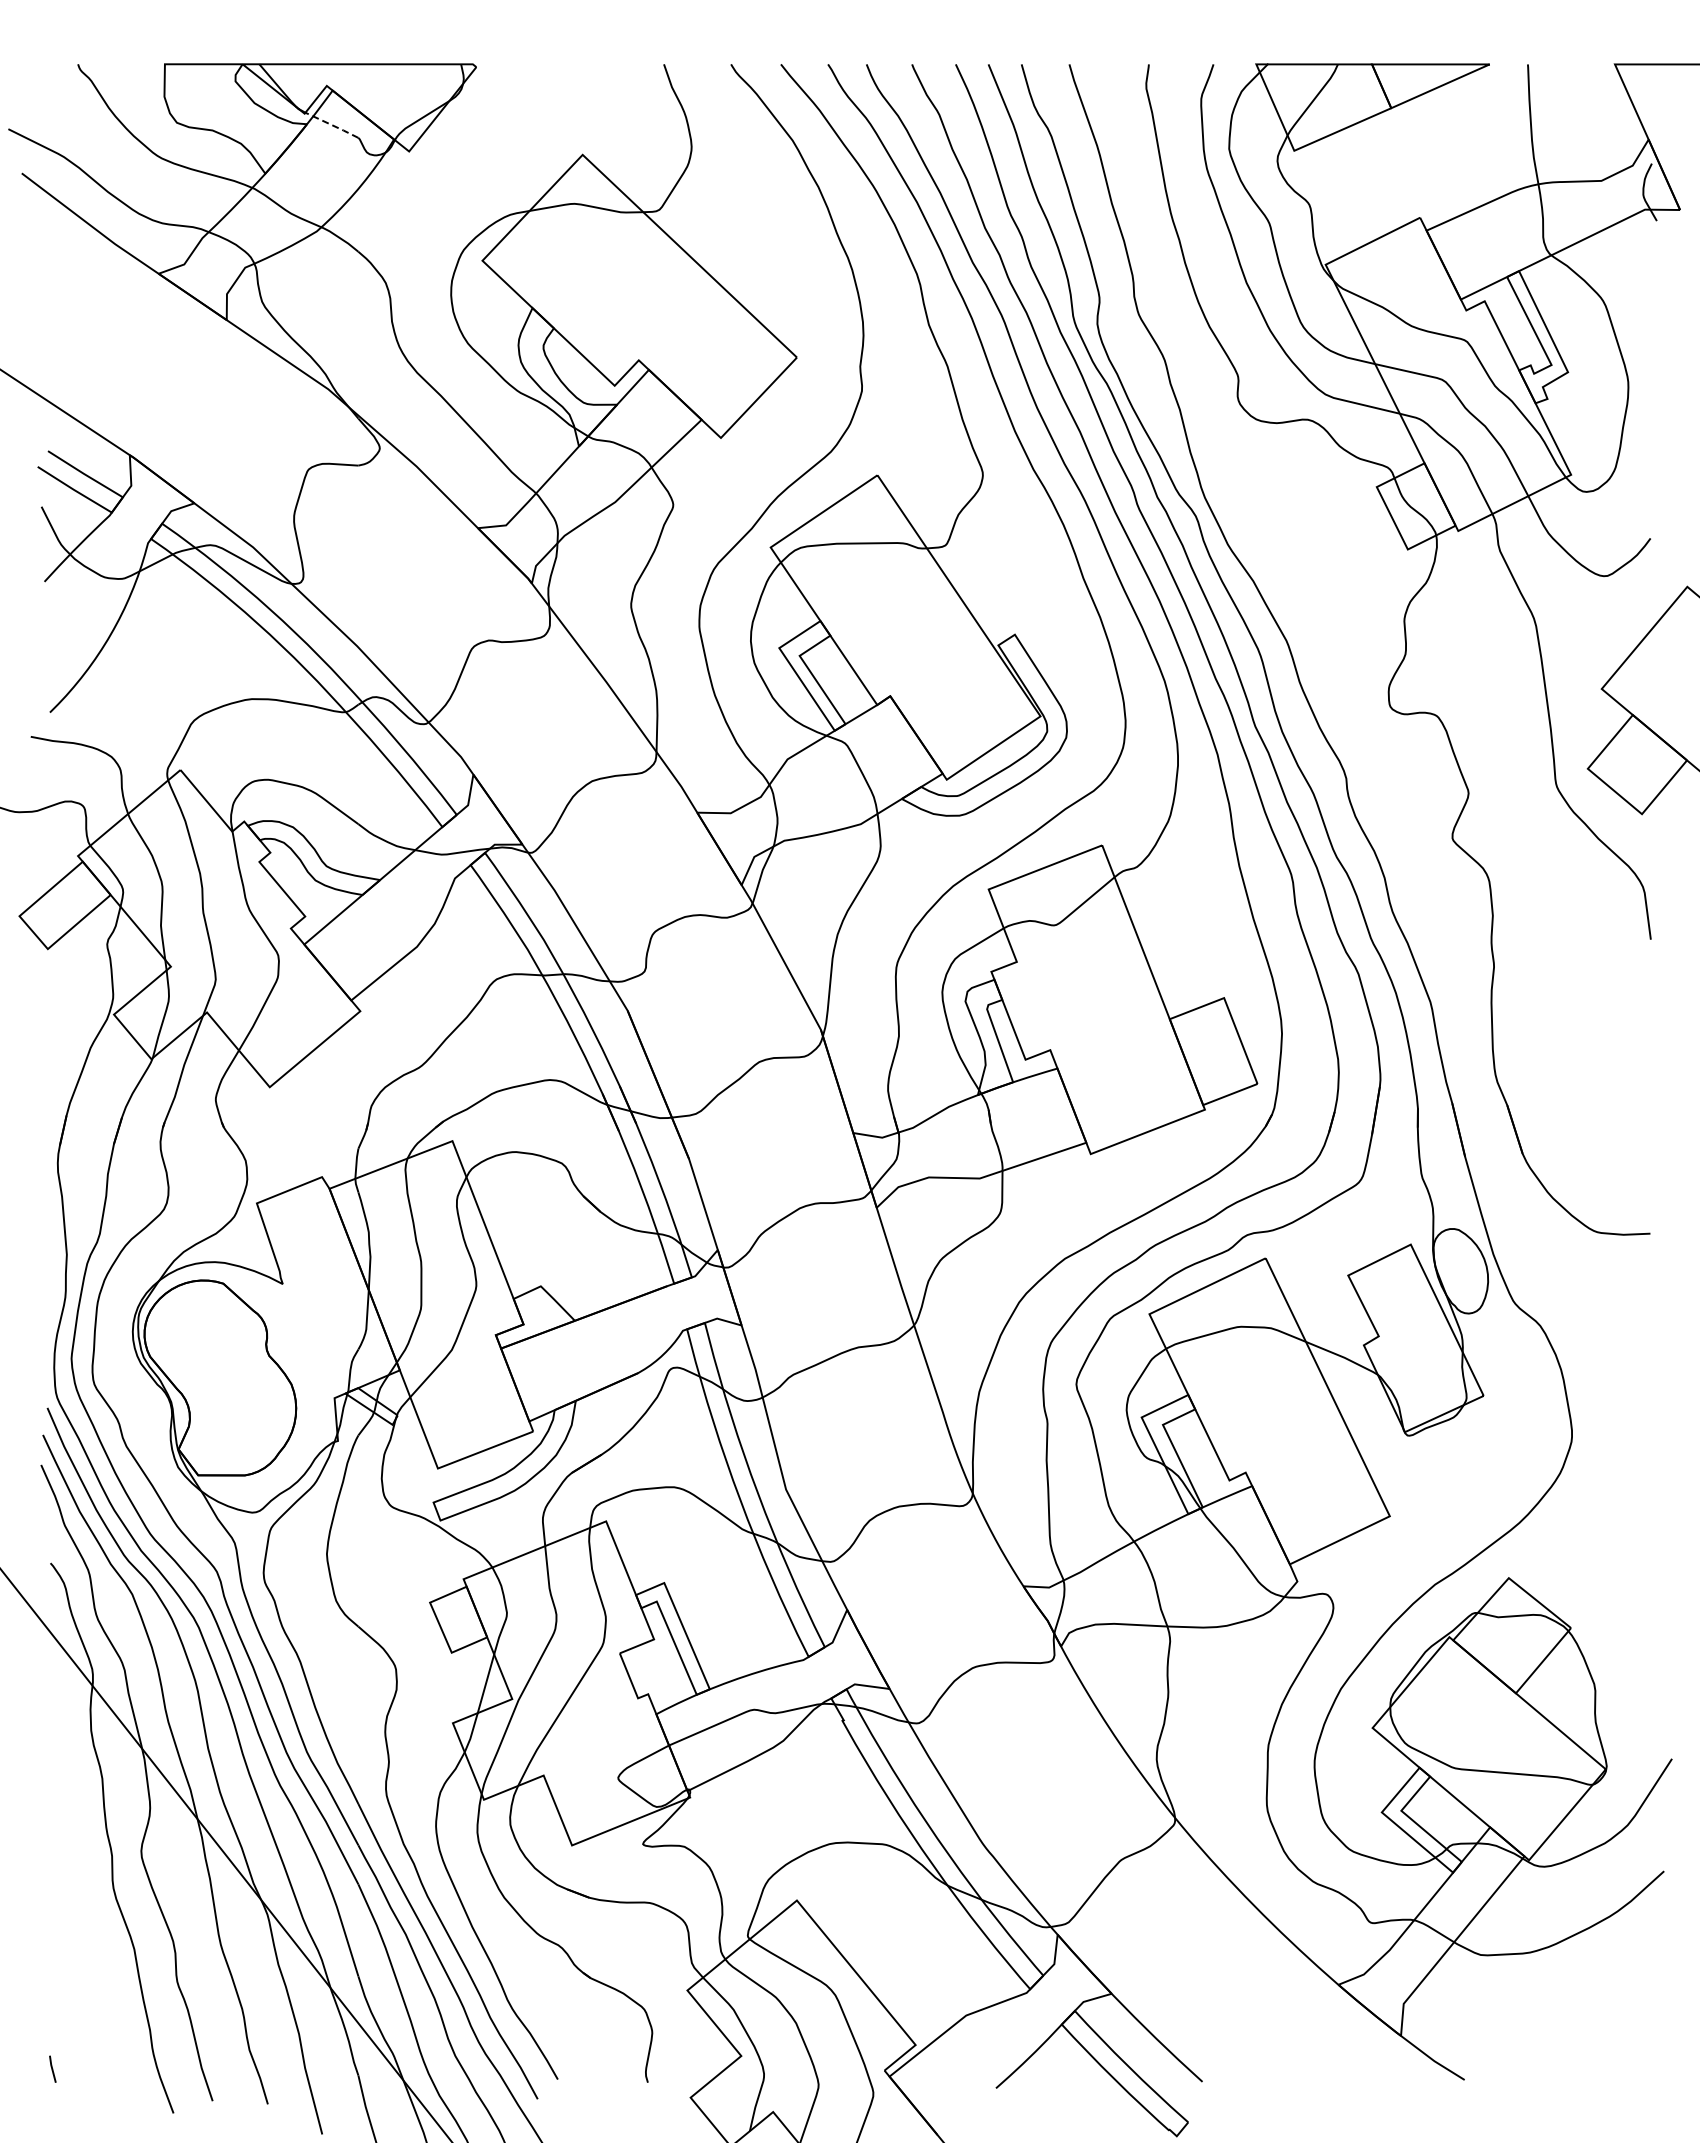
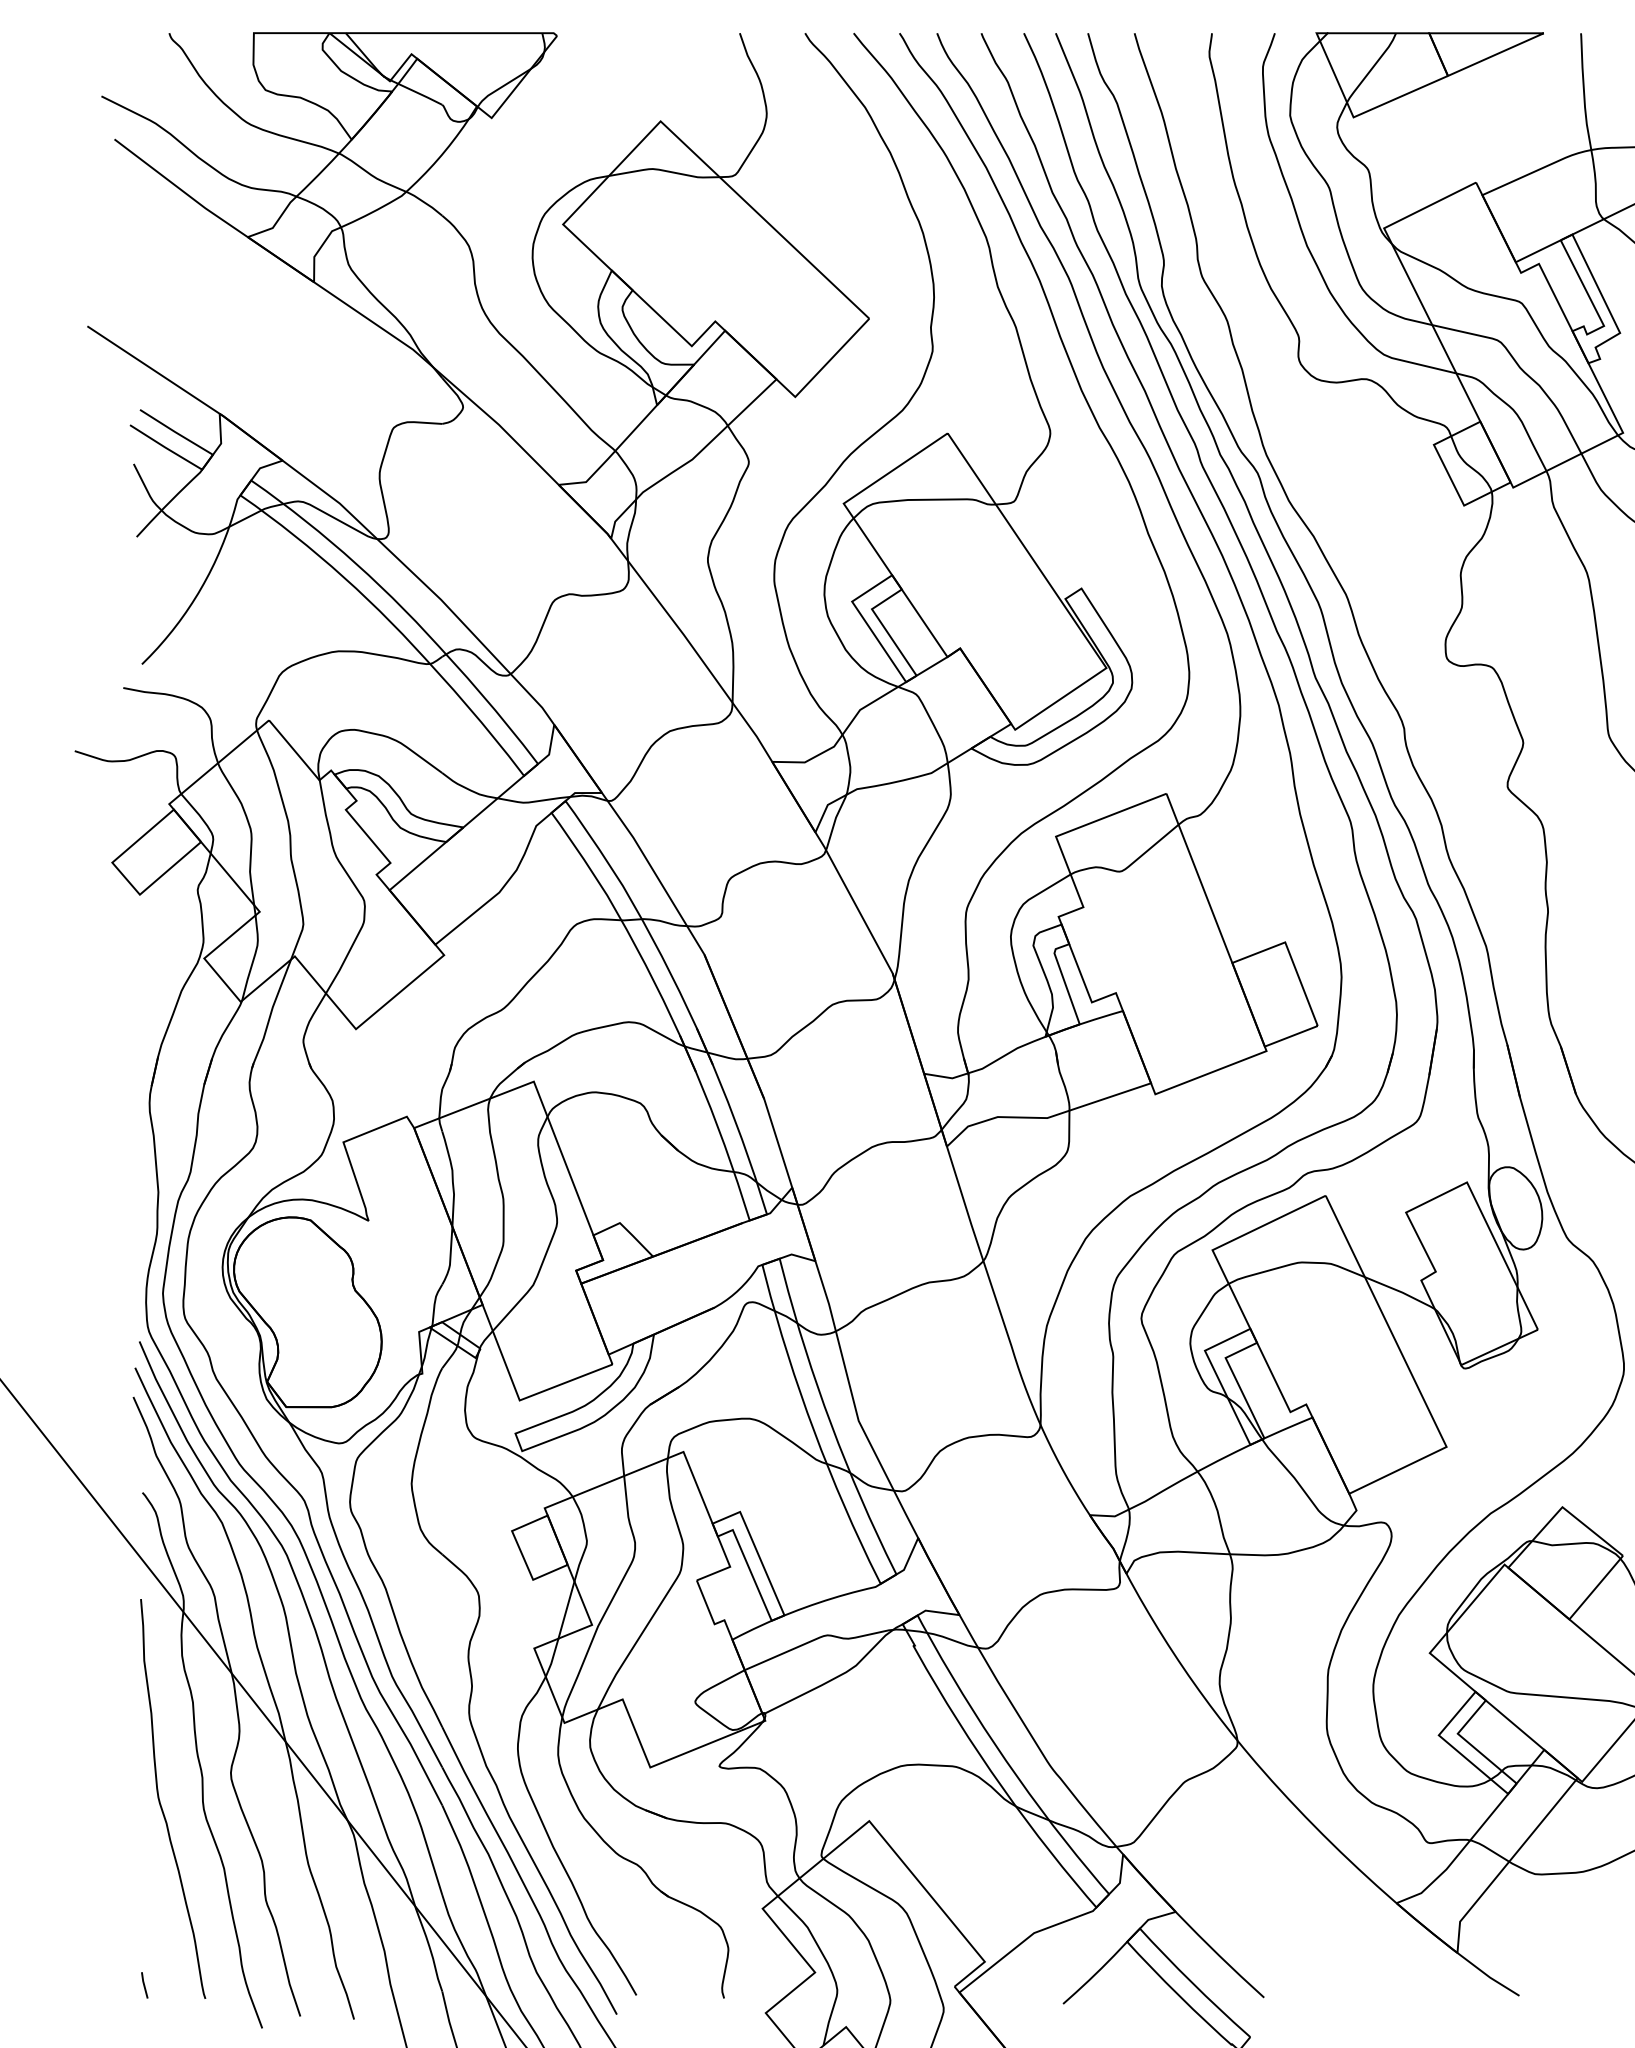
line: (332, 125) -> (417, 92), dashed -> solid
curve: (69, 1881) -> (160, 1802), added

